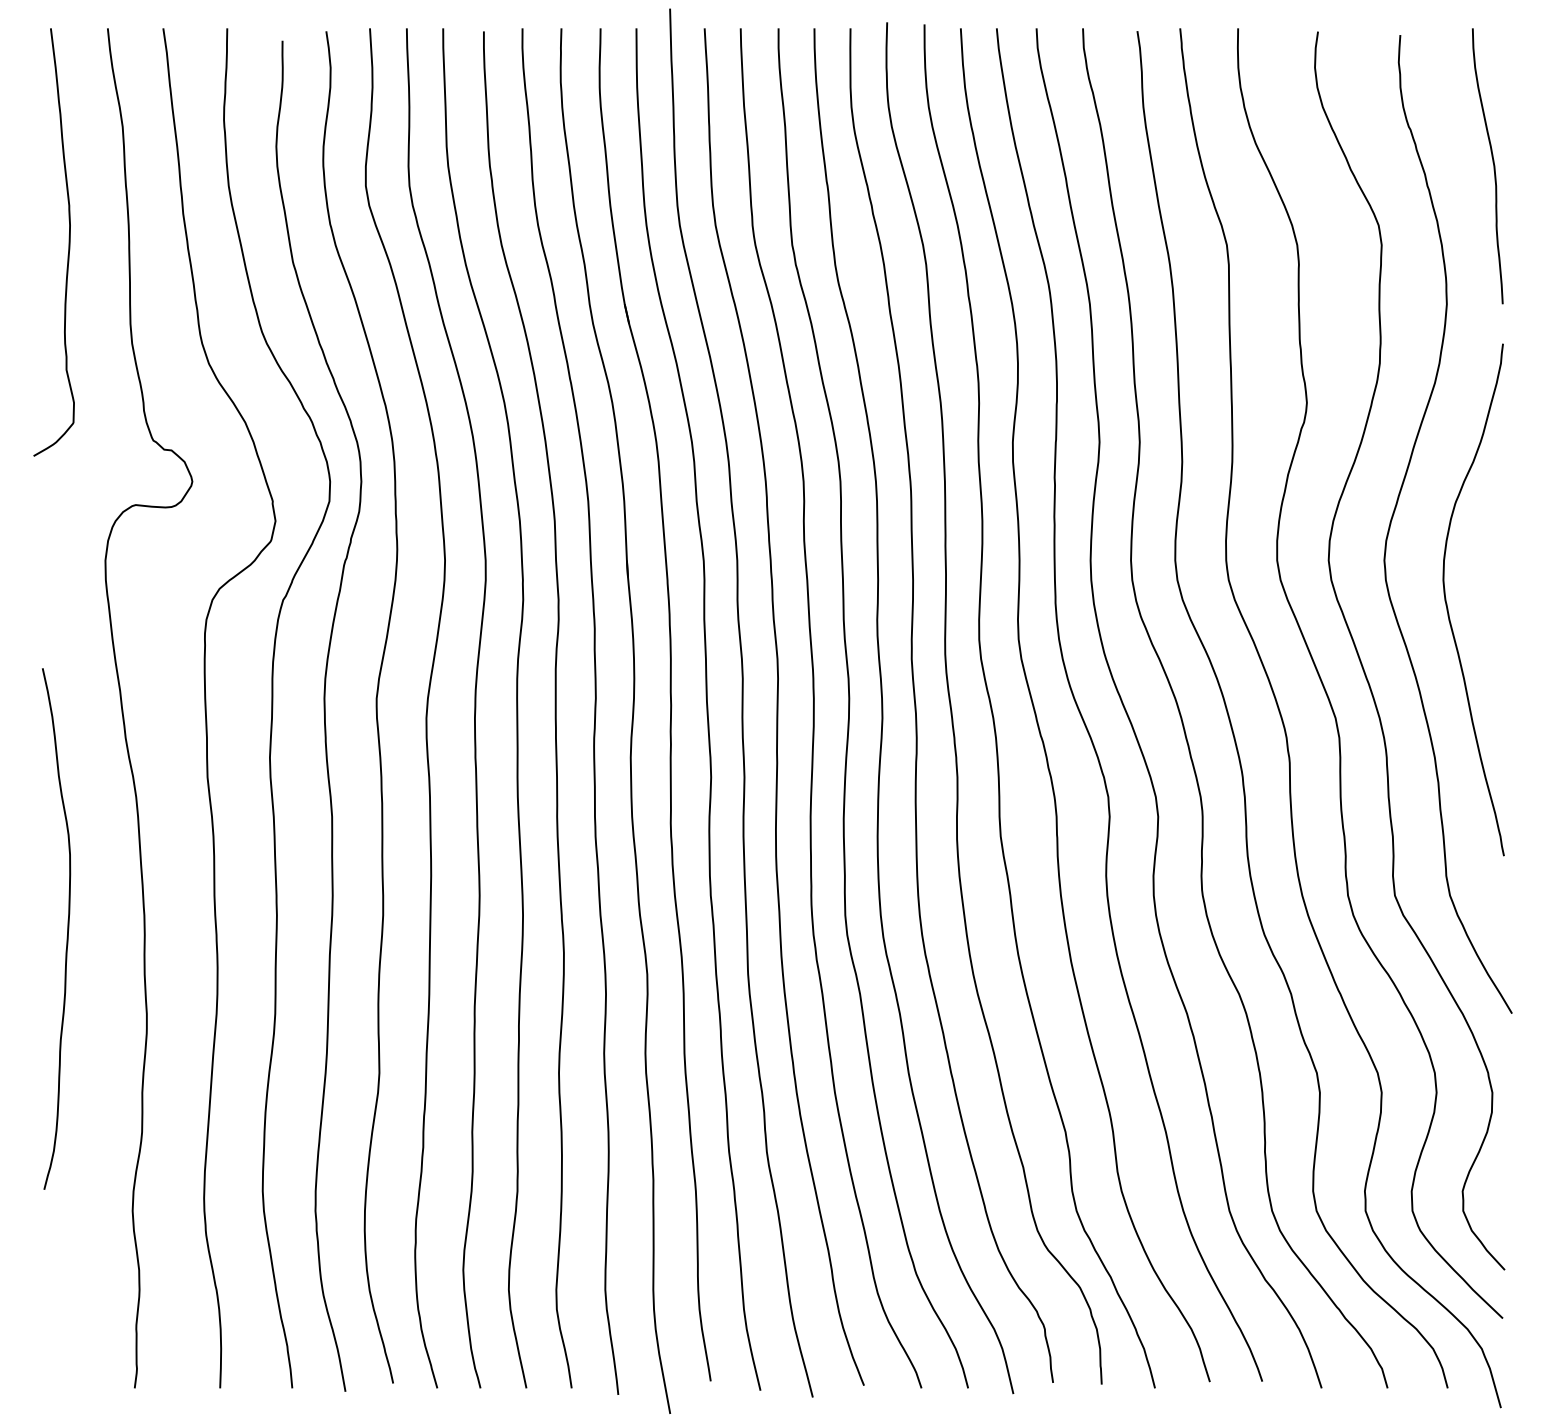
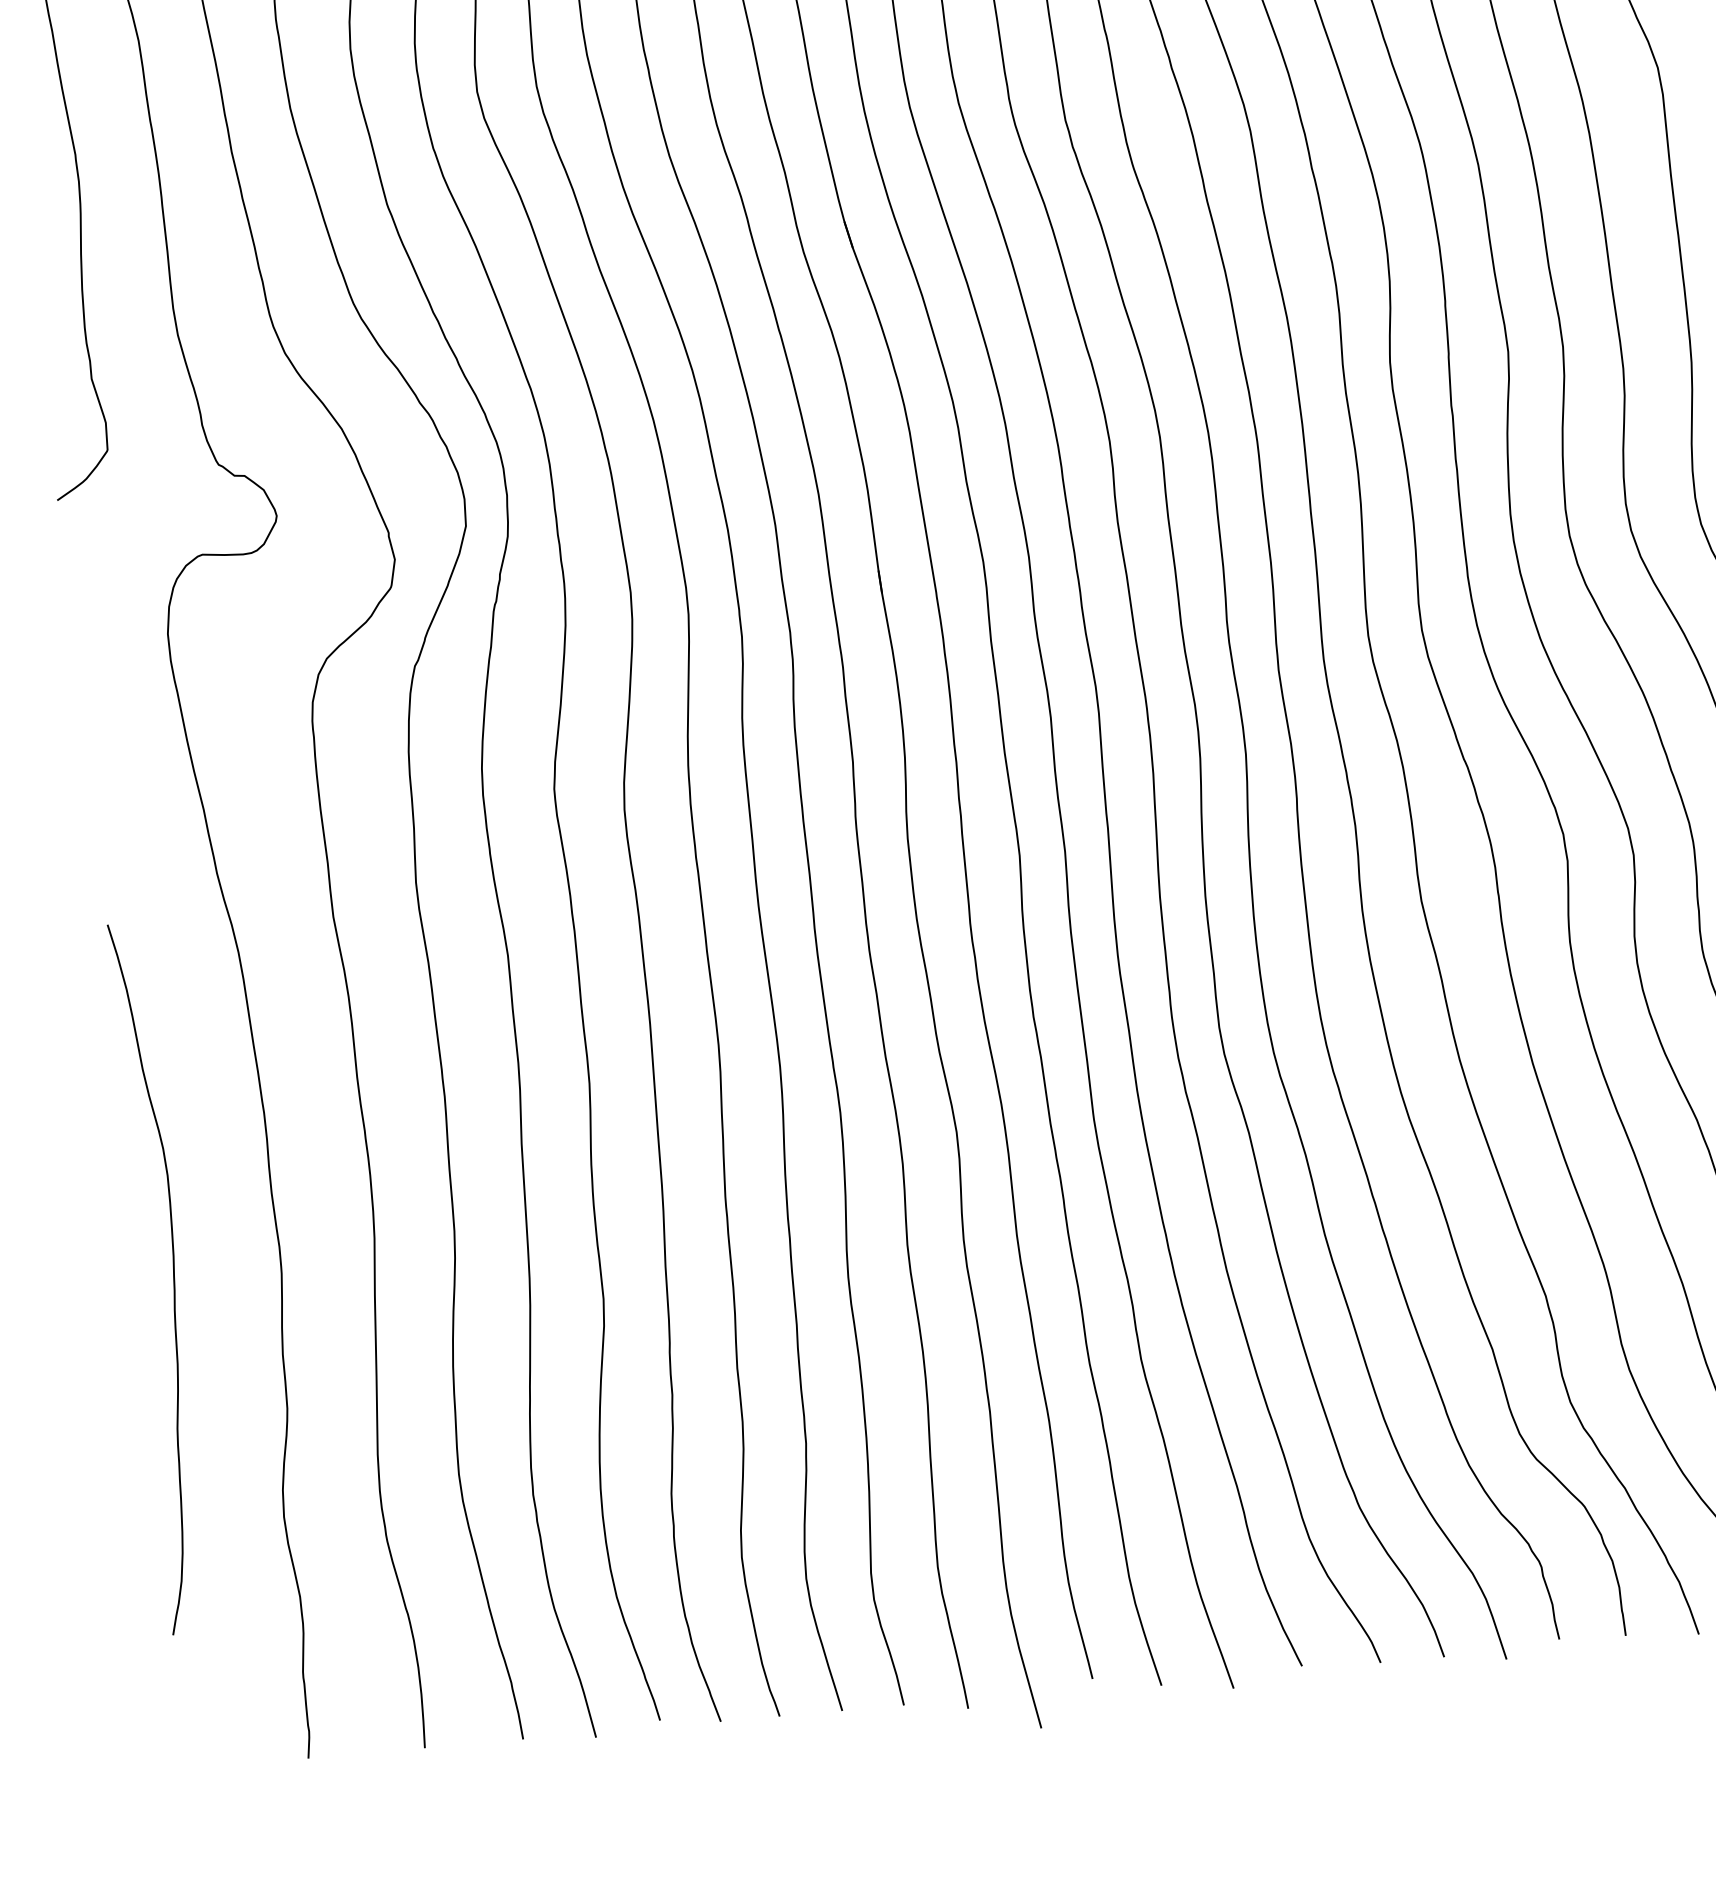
curve: (67, 928) -> (173, 1276), moved

